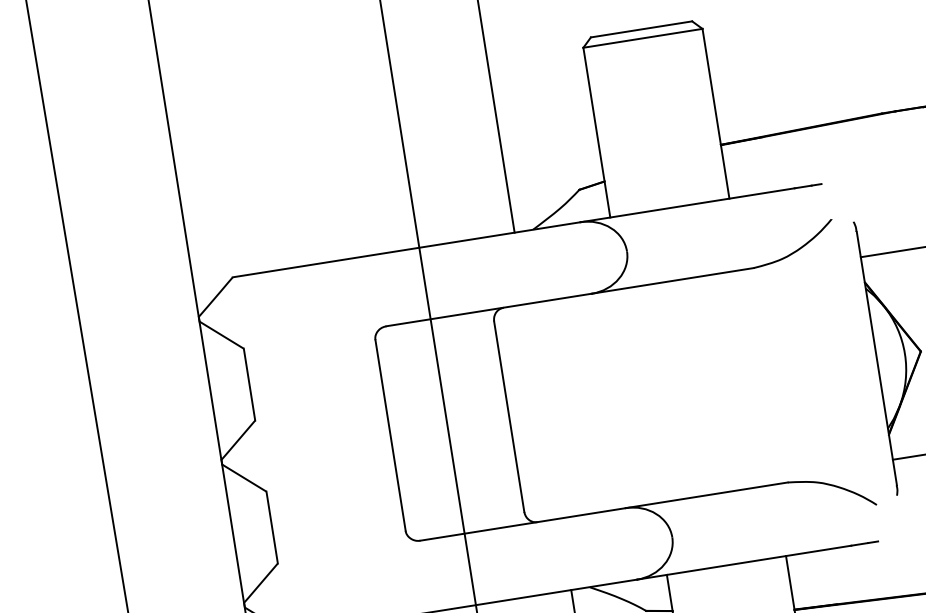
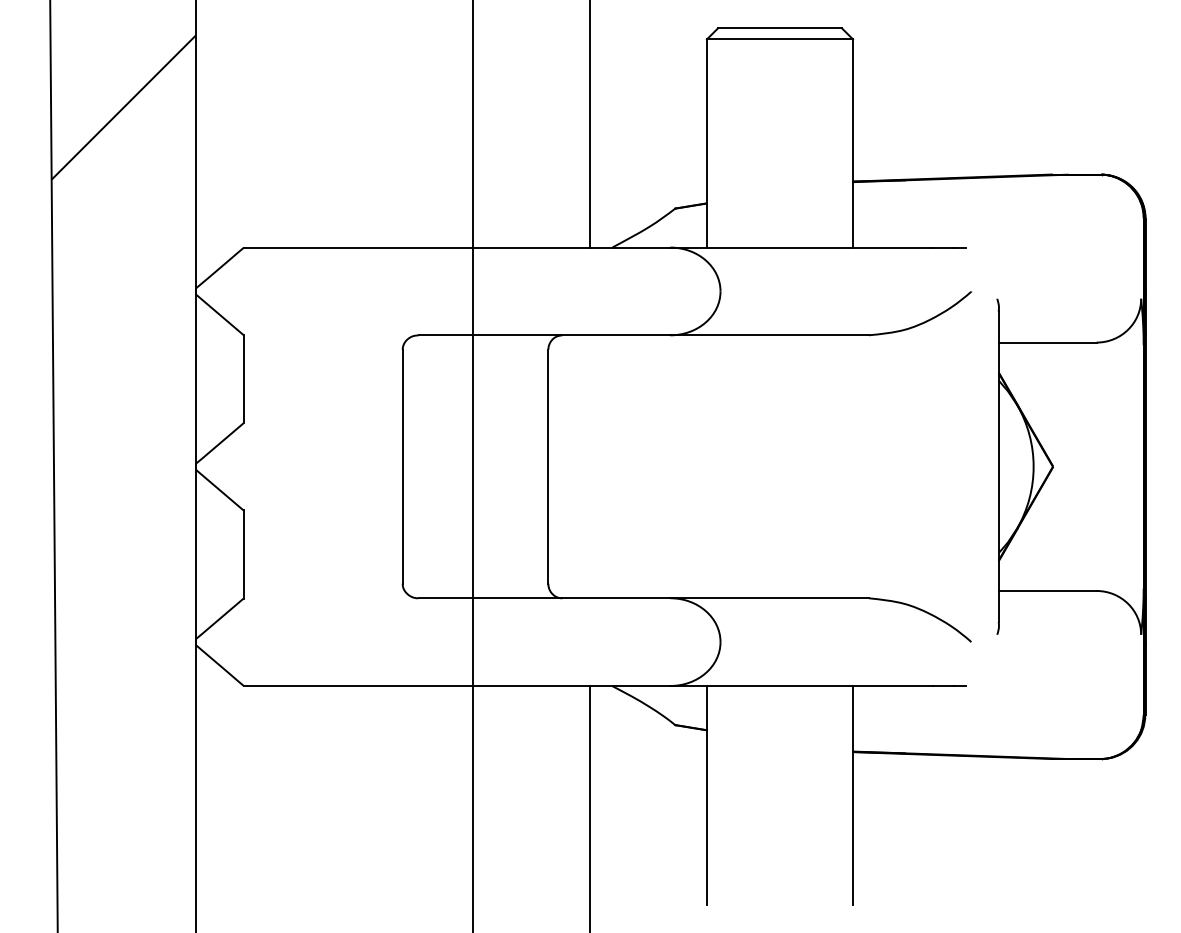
hatch: (116, 178) -> (123, 107), added

